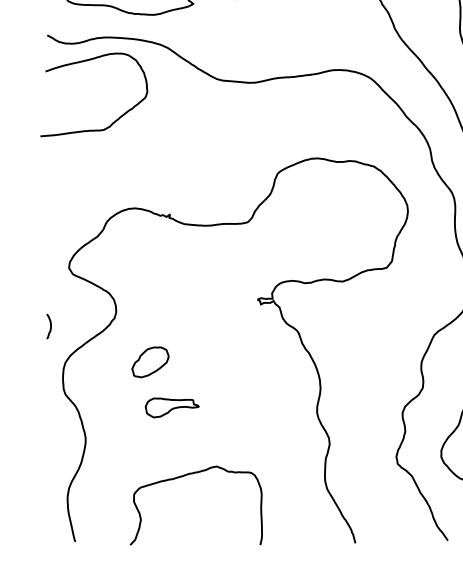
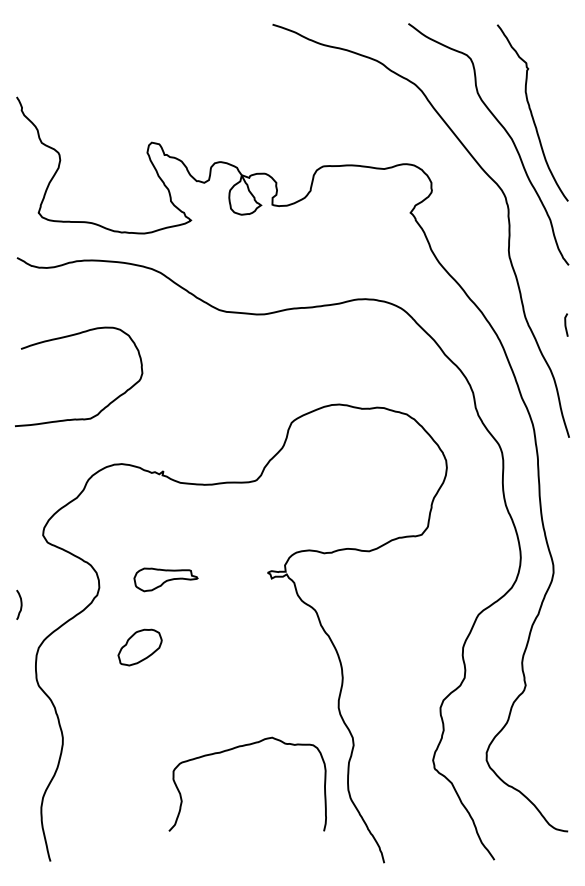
curve: (114, 120) -> (103, 407), moved
part: (171, 407) -> (165, 579), moved
curve: (190, 474) -> (240, 747), moved

